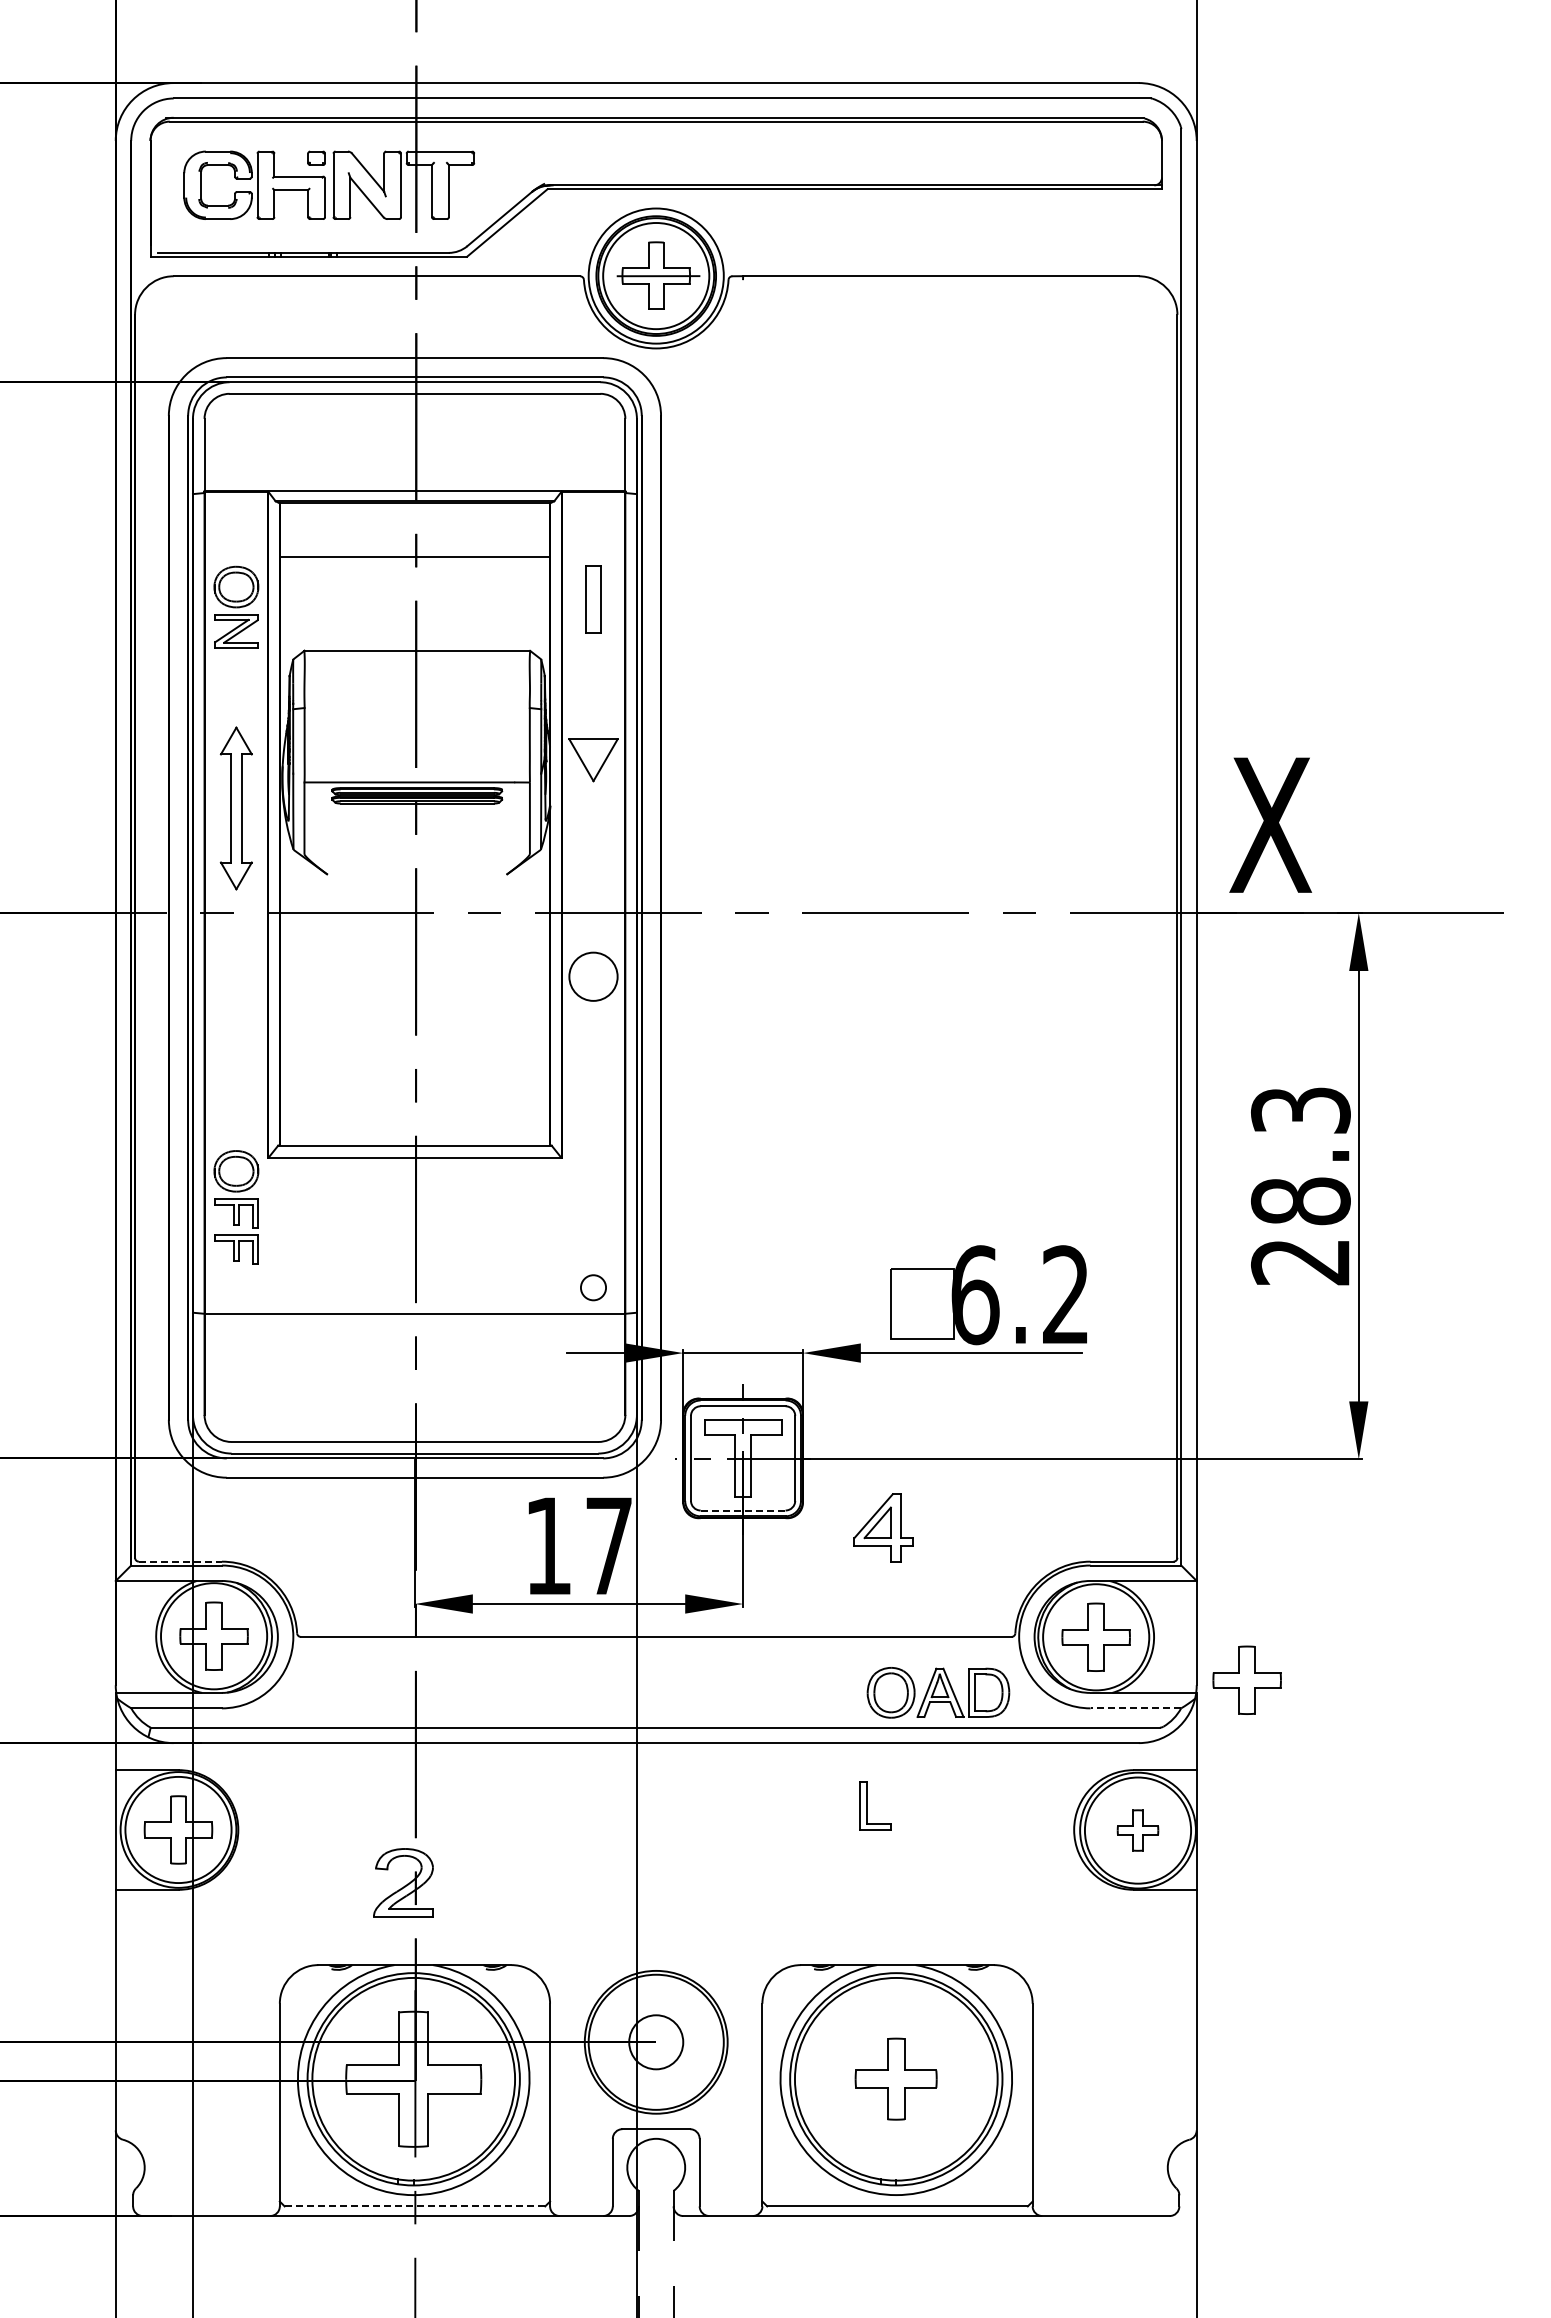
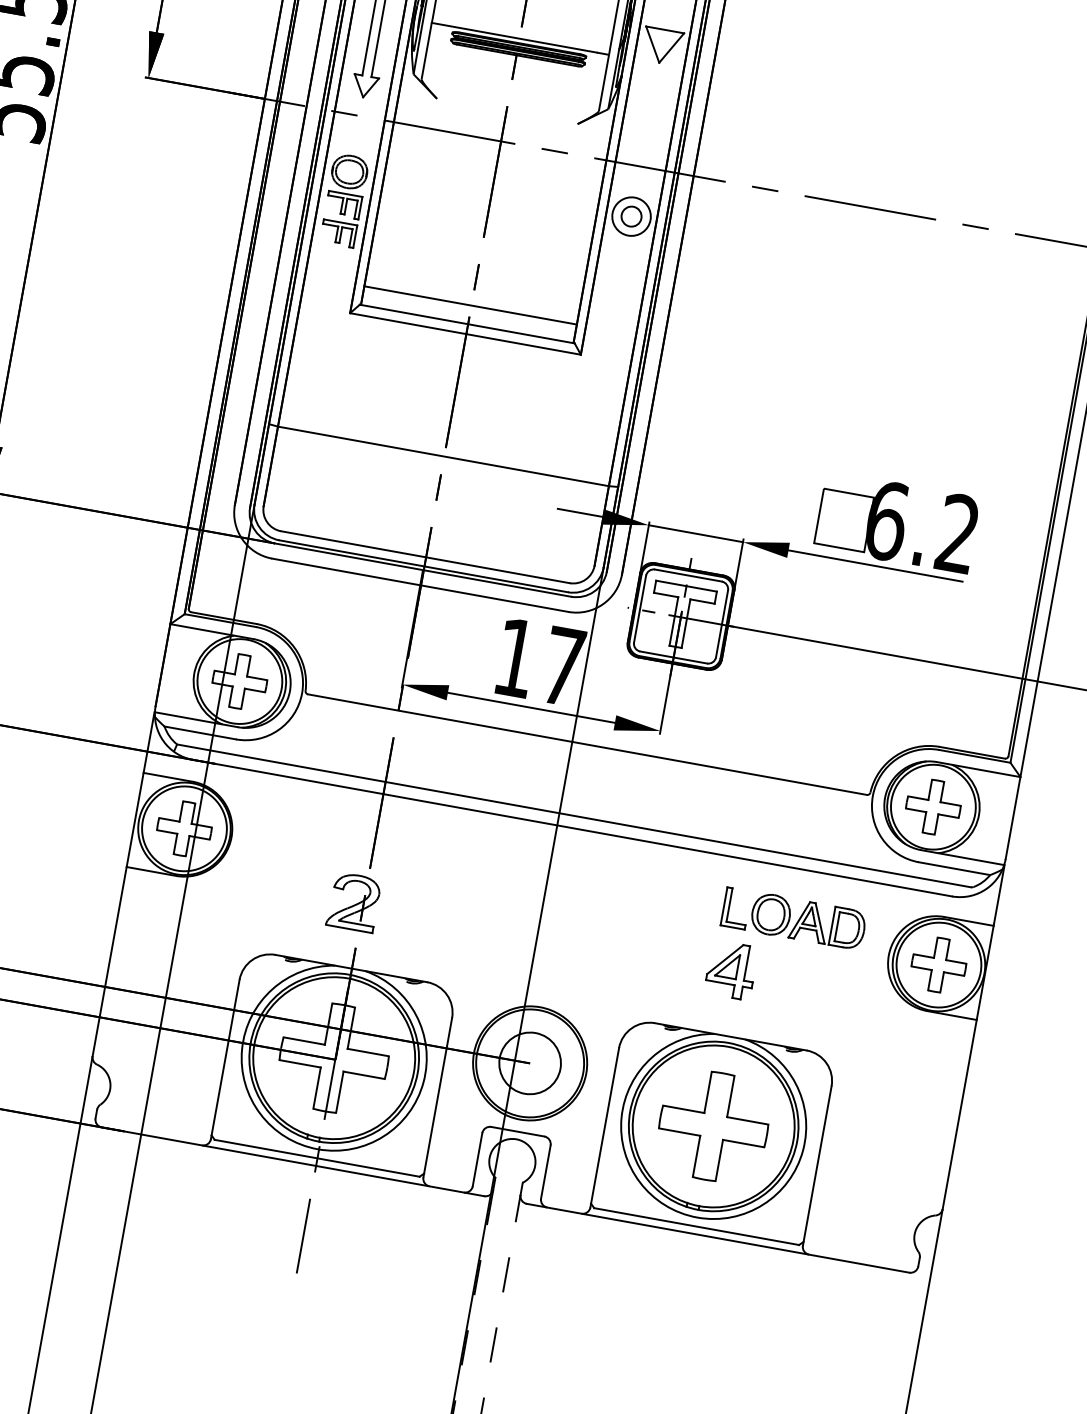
line: (414, 1121) -> (470, 305), added
part: (236, 1207) -> (344, 200), moved
circle: (593, 1287) -> (631, 216), moved
line: (743, 1510) -> (673, 657), dashed -> solid
part: (883, 1527) -> (731, 969), moved
line: (180, 1561) -> (224, 618), dashed -> solid
part: (1246, 1679) -> (1045, 861), removed
part: (938, 1692) -> (808, 921), moved
line: (1135, 1708) -> (954, 868), dashed -> solid
part: (1137, 1830) -> (938, 964), size x1.67
circle: (655, 2041) -> (529, 1062), size x1.43
part: (895, 2078) -> (713, 1125), size x1.67
line: (415, 2206) -> (317, 1158), dashed -> solid

